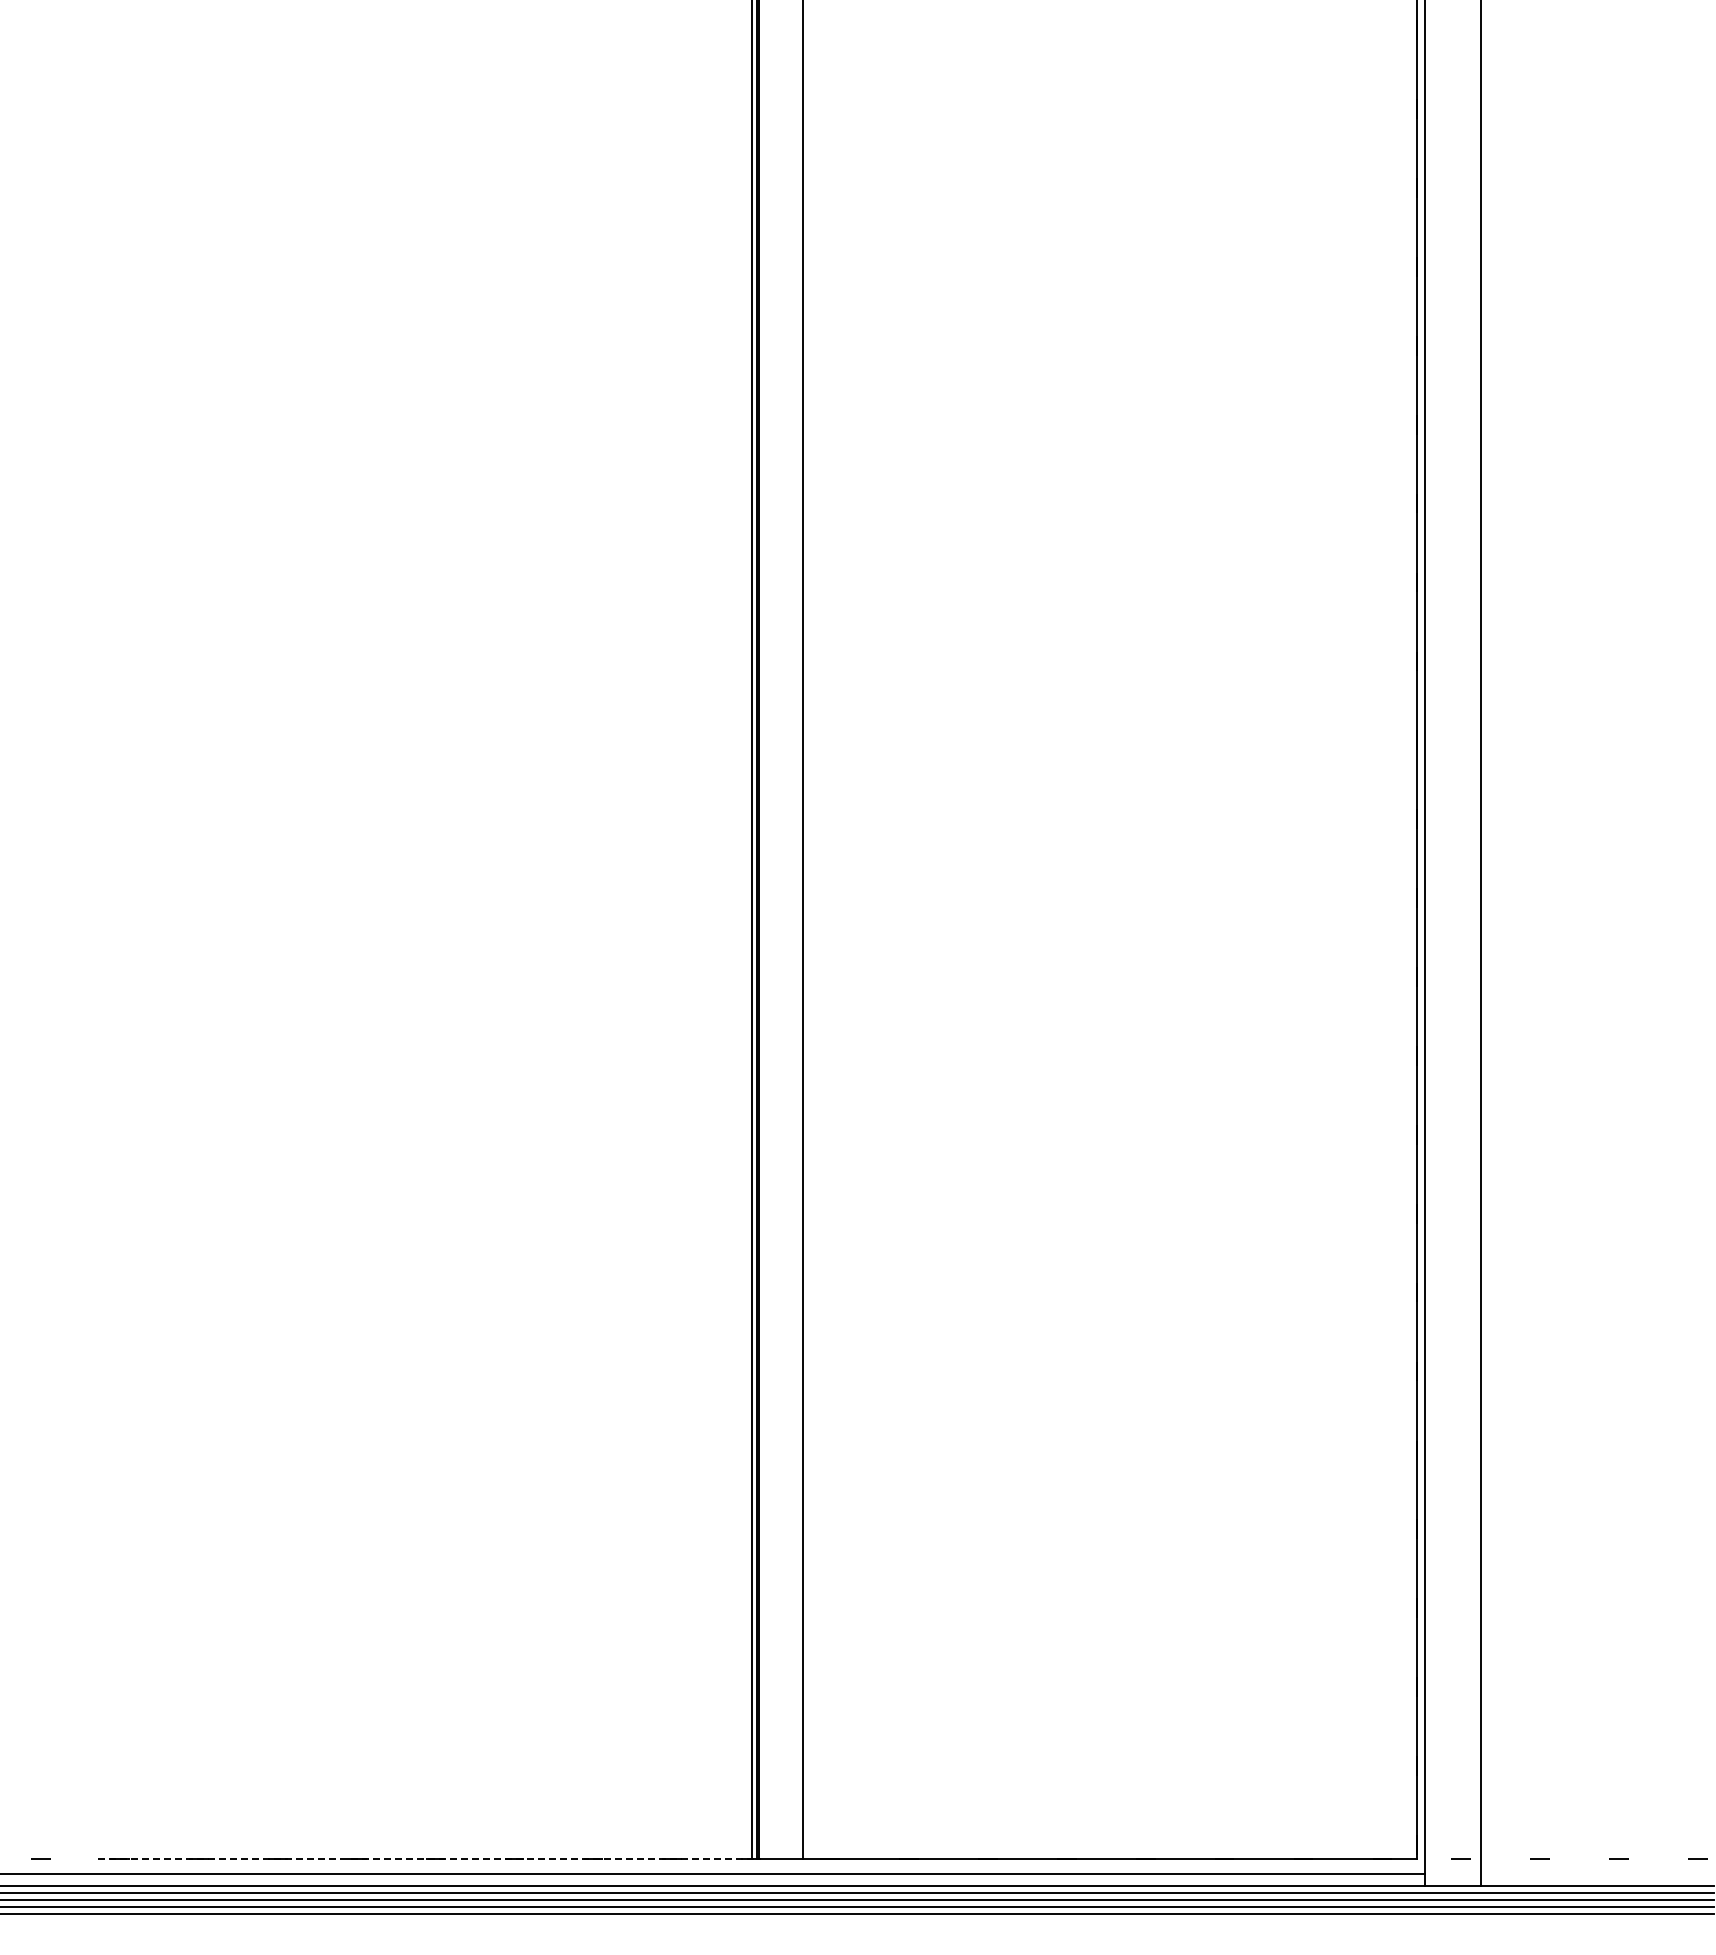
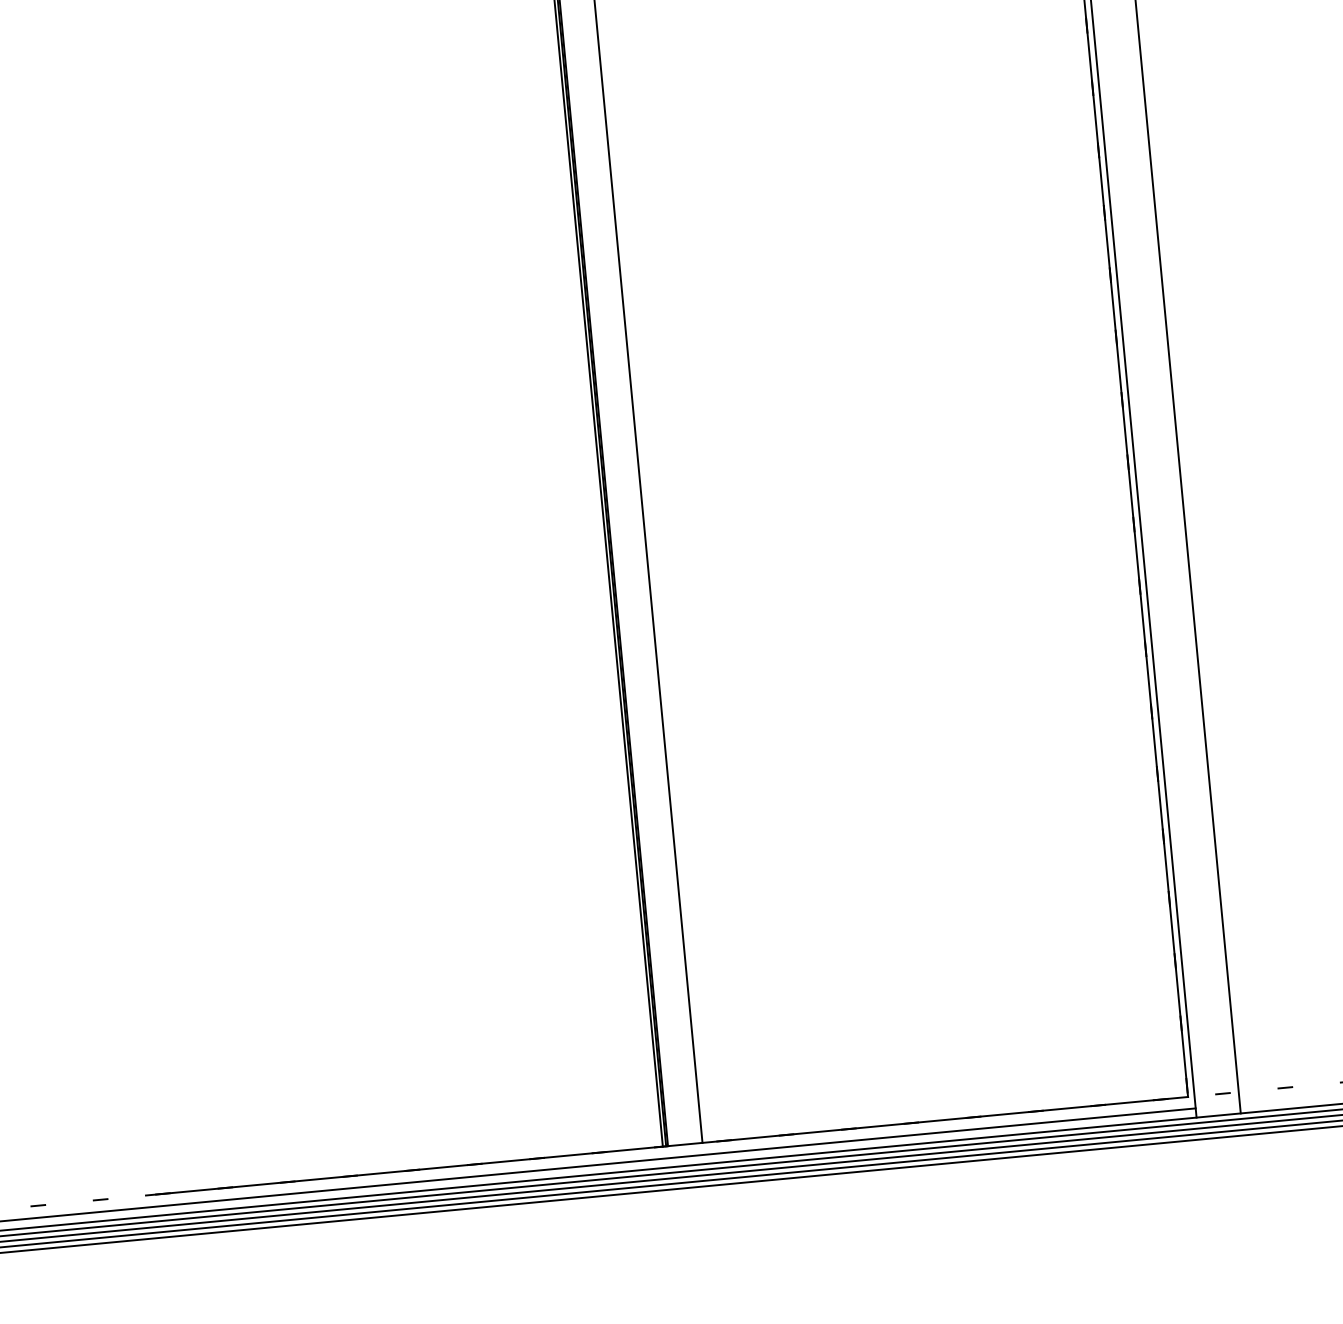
line: (428, 1859) -> (406, 1171), dashed -> solid

